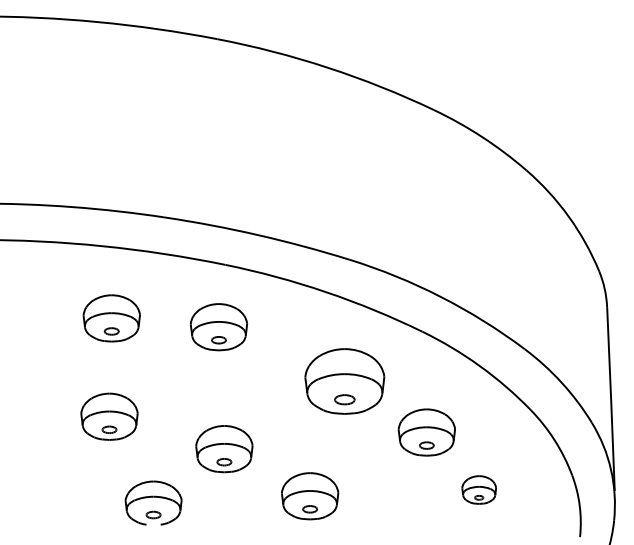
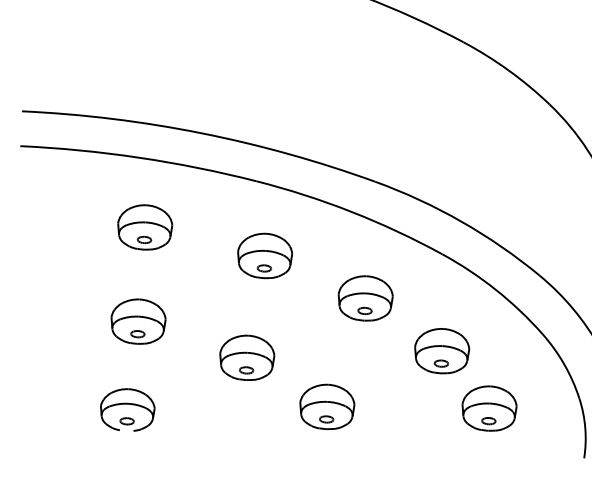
part: (218, 327) -> (264, 256), moved
part: (344, 381) -> (365, 298), size x0.71
part: (479, 489) -> (489, 408), size x1.67
part: (153, 502) -> (127, 409), moved

